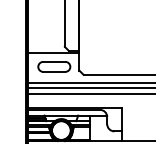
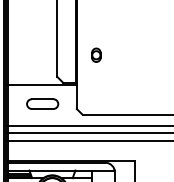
part: (93, 30) -> (96, 54), added
part: (53, 66) -> (41, 103), size x0.71

